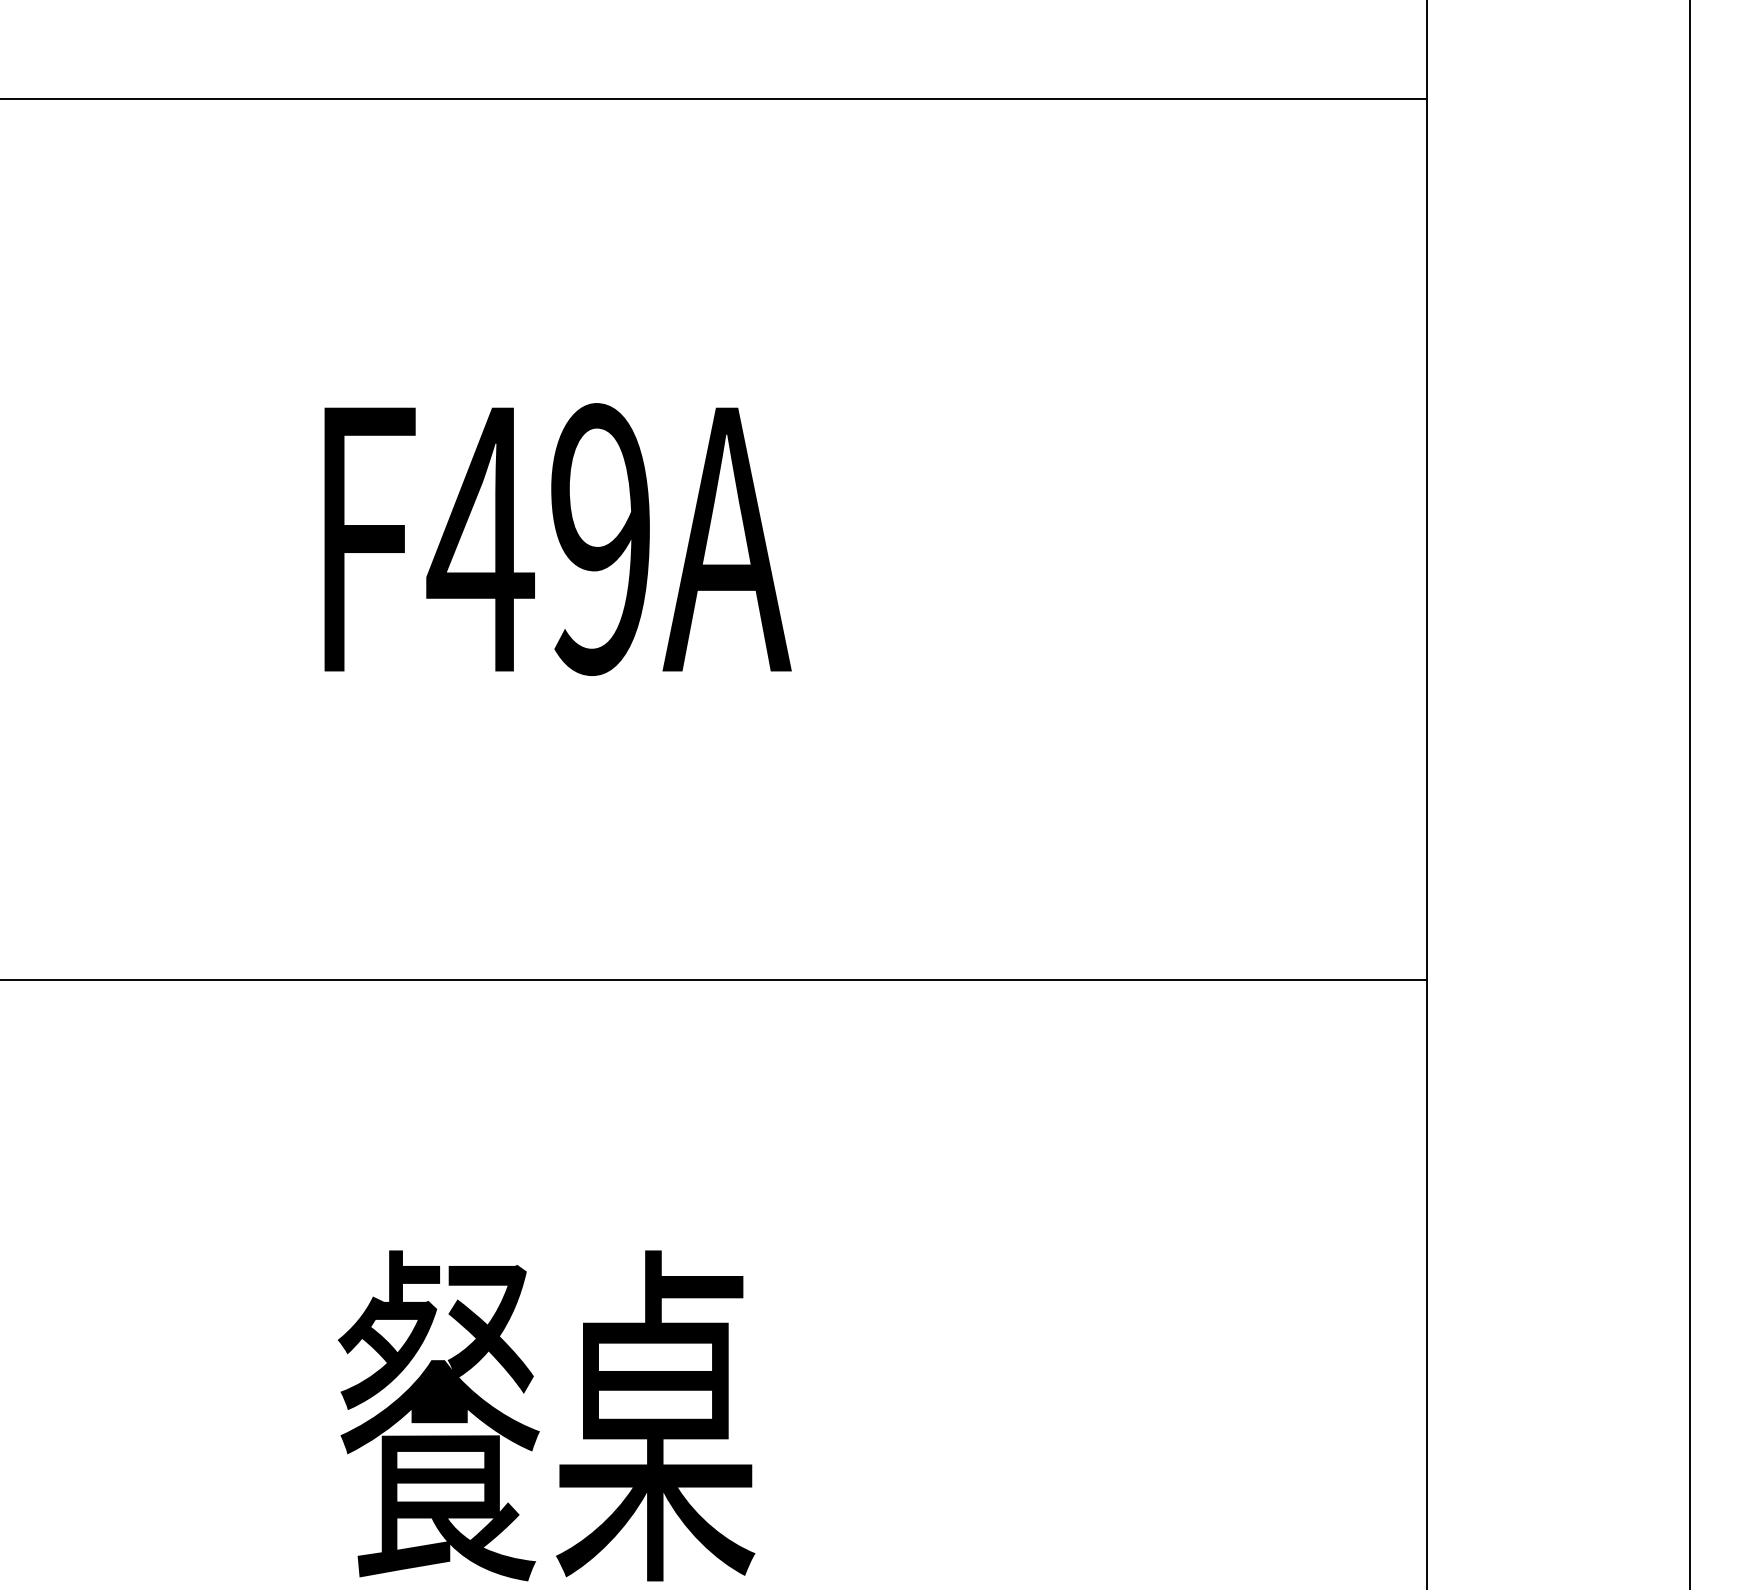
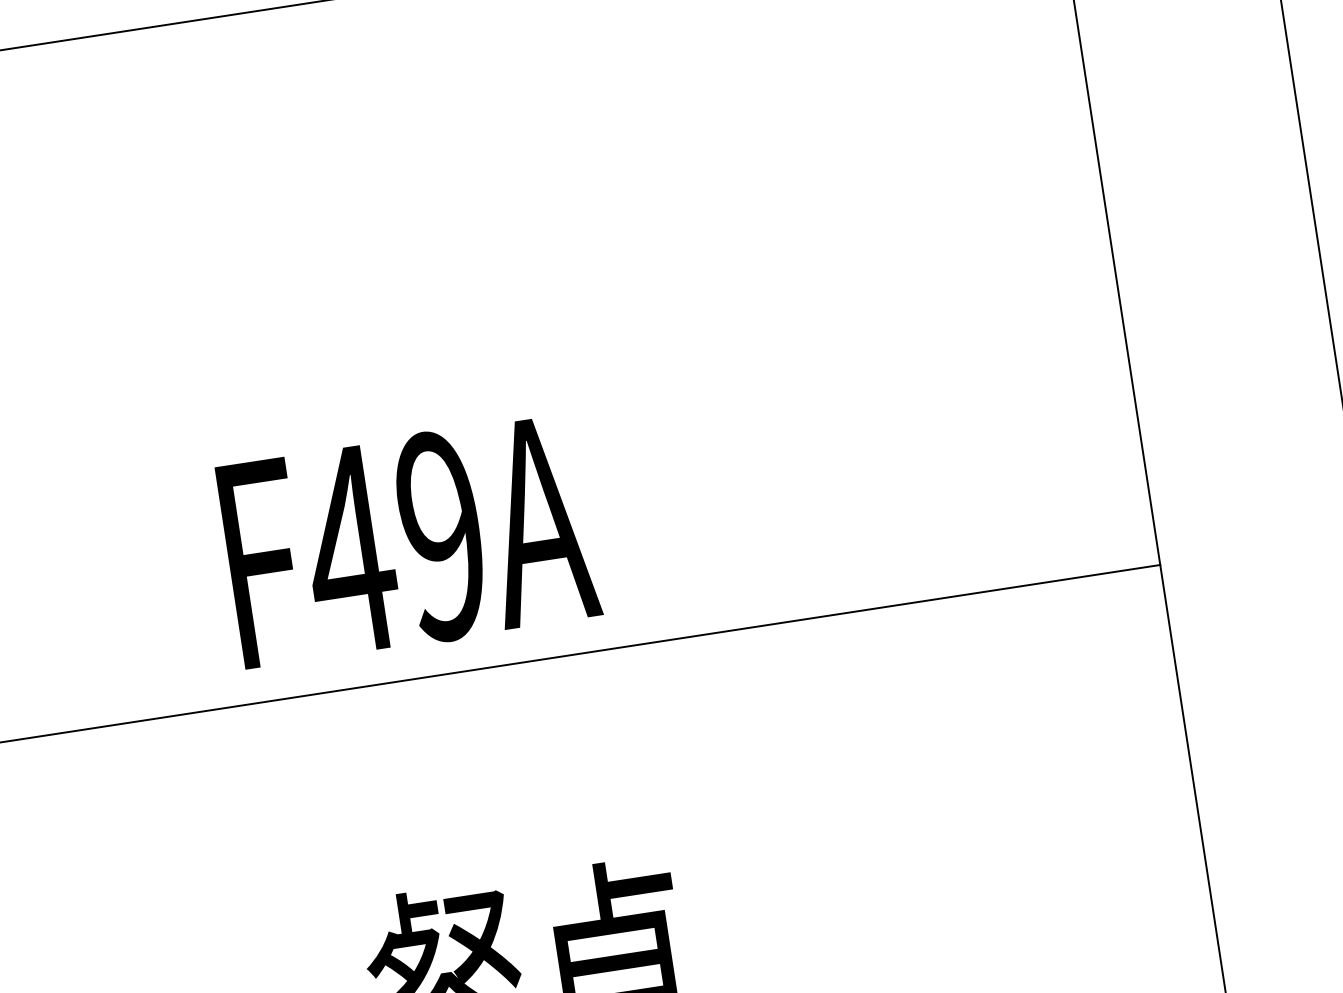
text: (557, 539) -> (408, 541), moved

